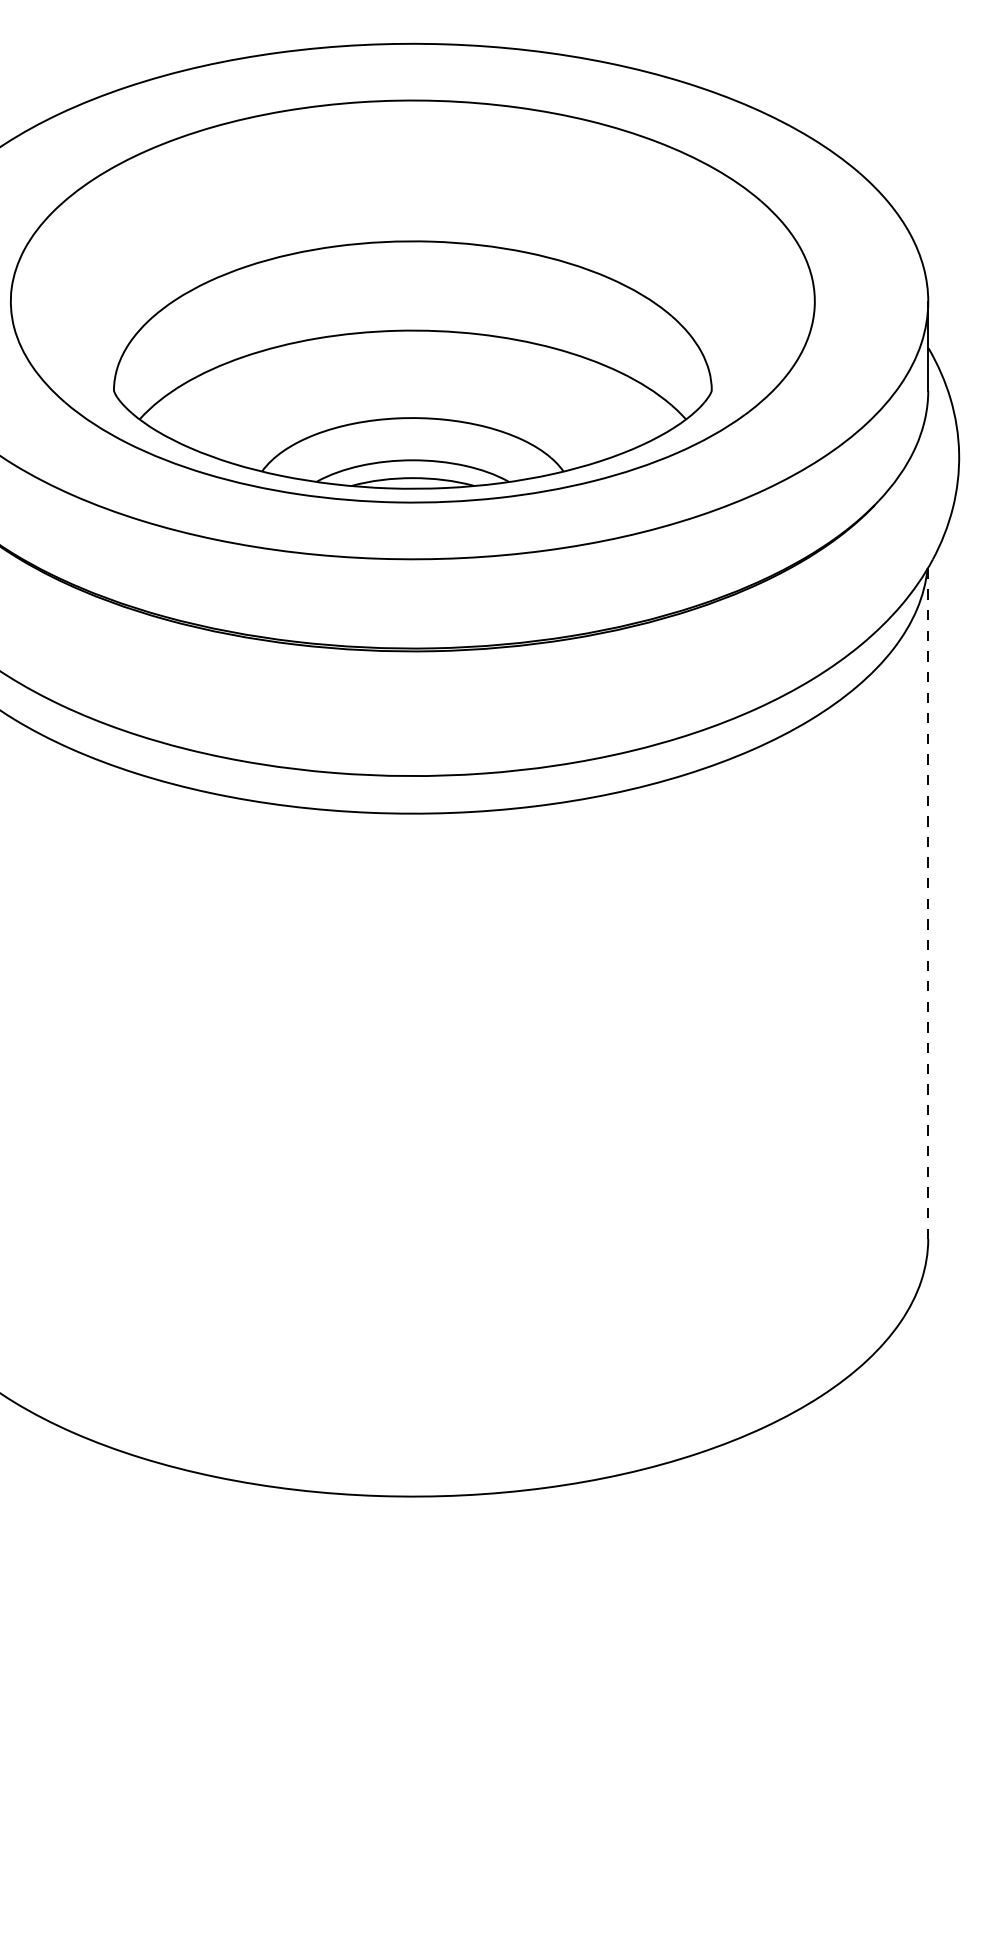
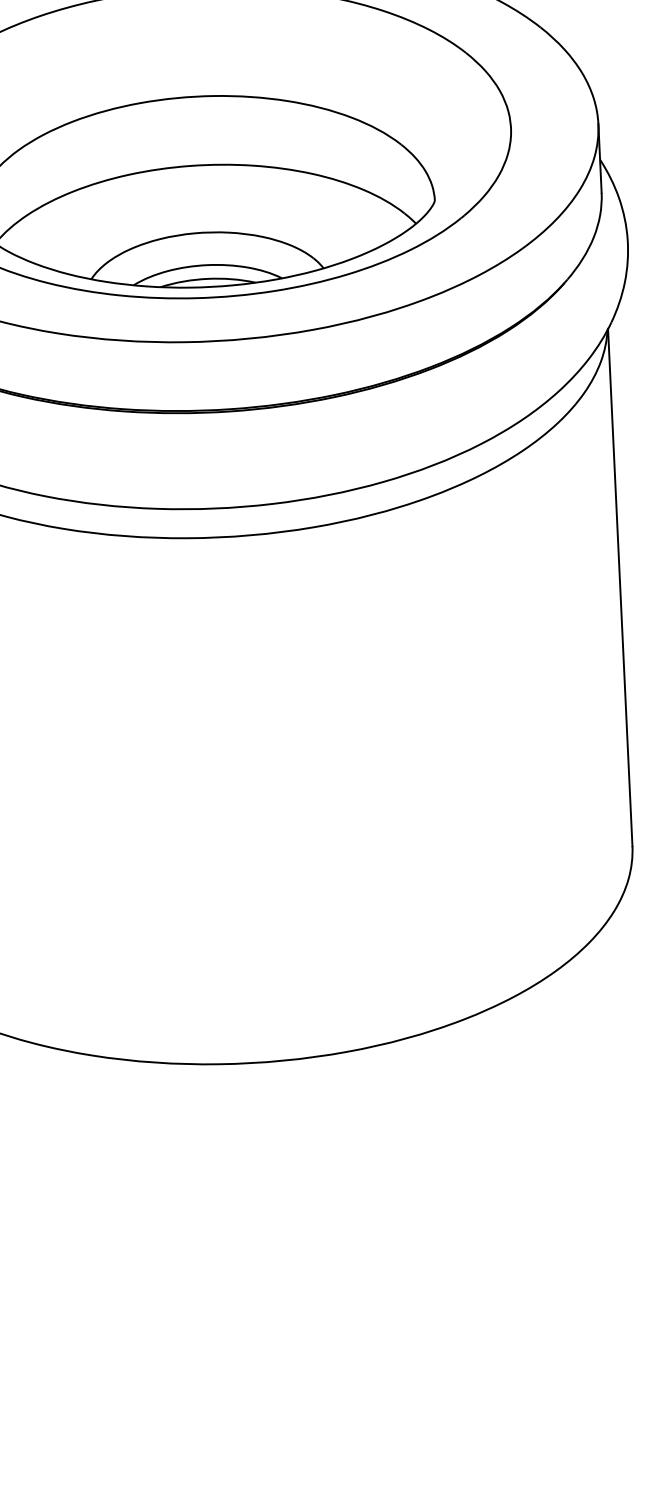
line: (928, 903) -> (620, 587), dashed -> solid

